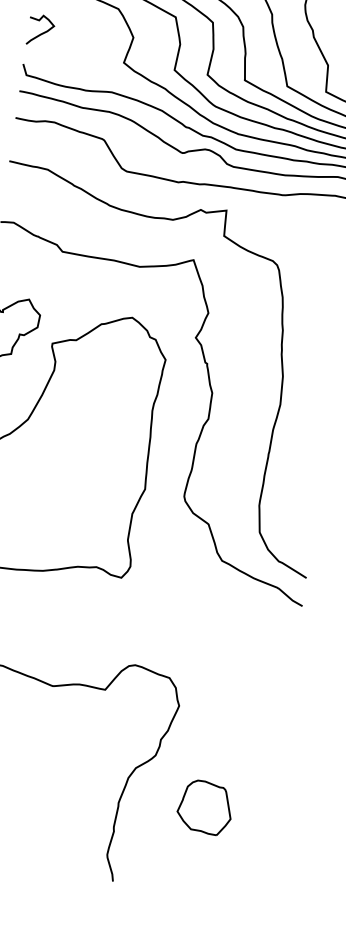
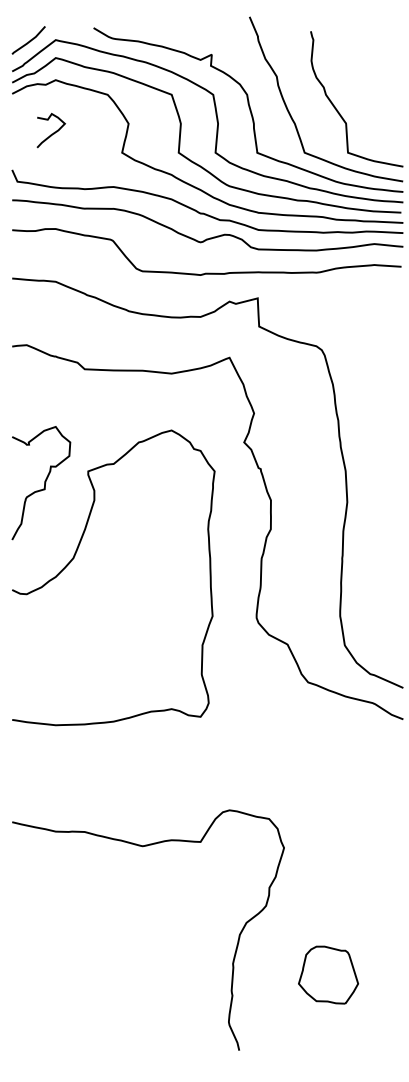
curve: (42, 32) -> (53, 132), moved
part: (205, 807) -> (328, 974), moved

